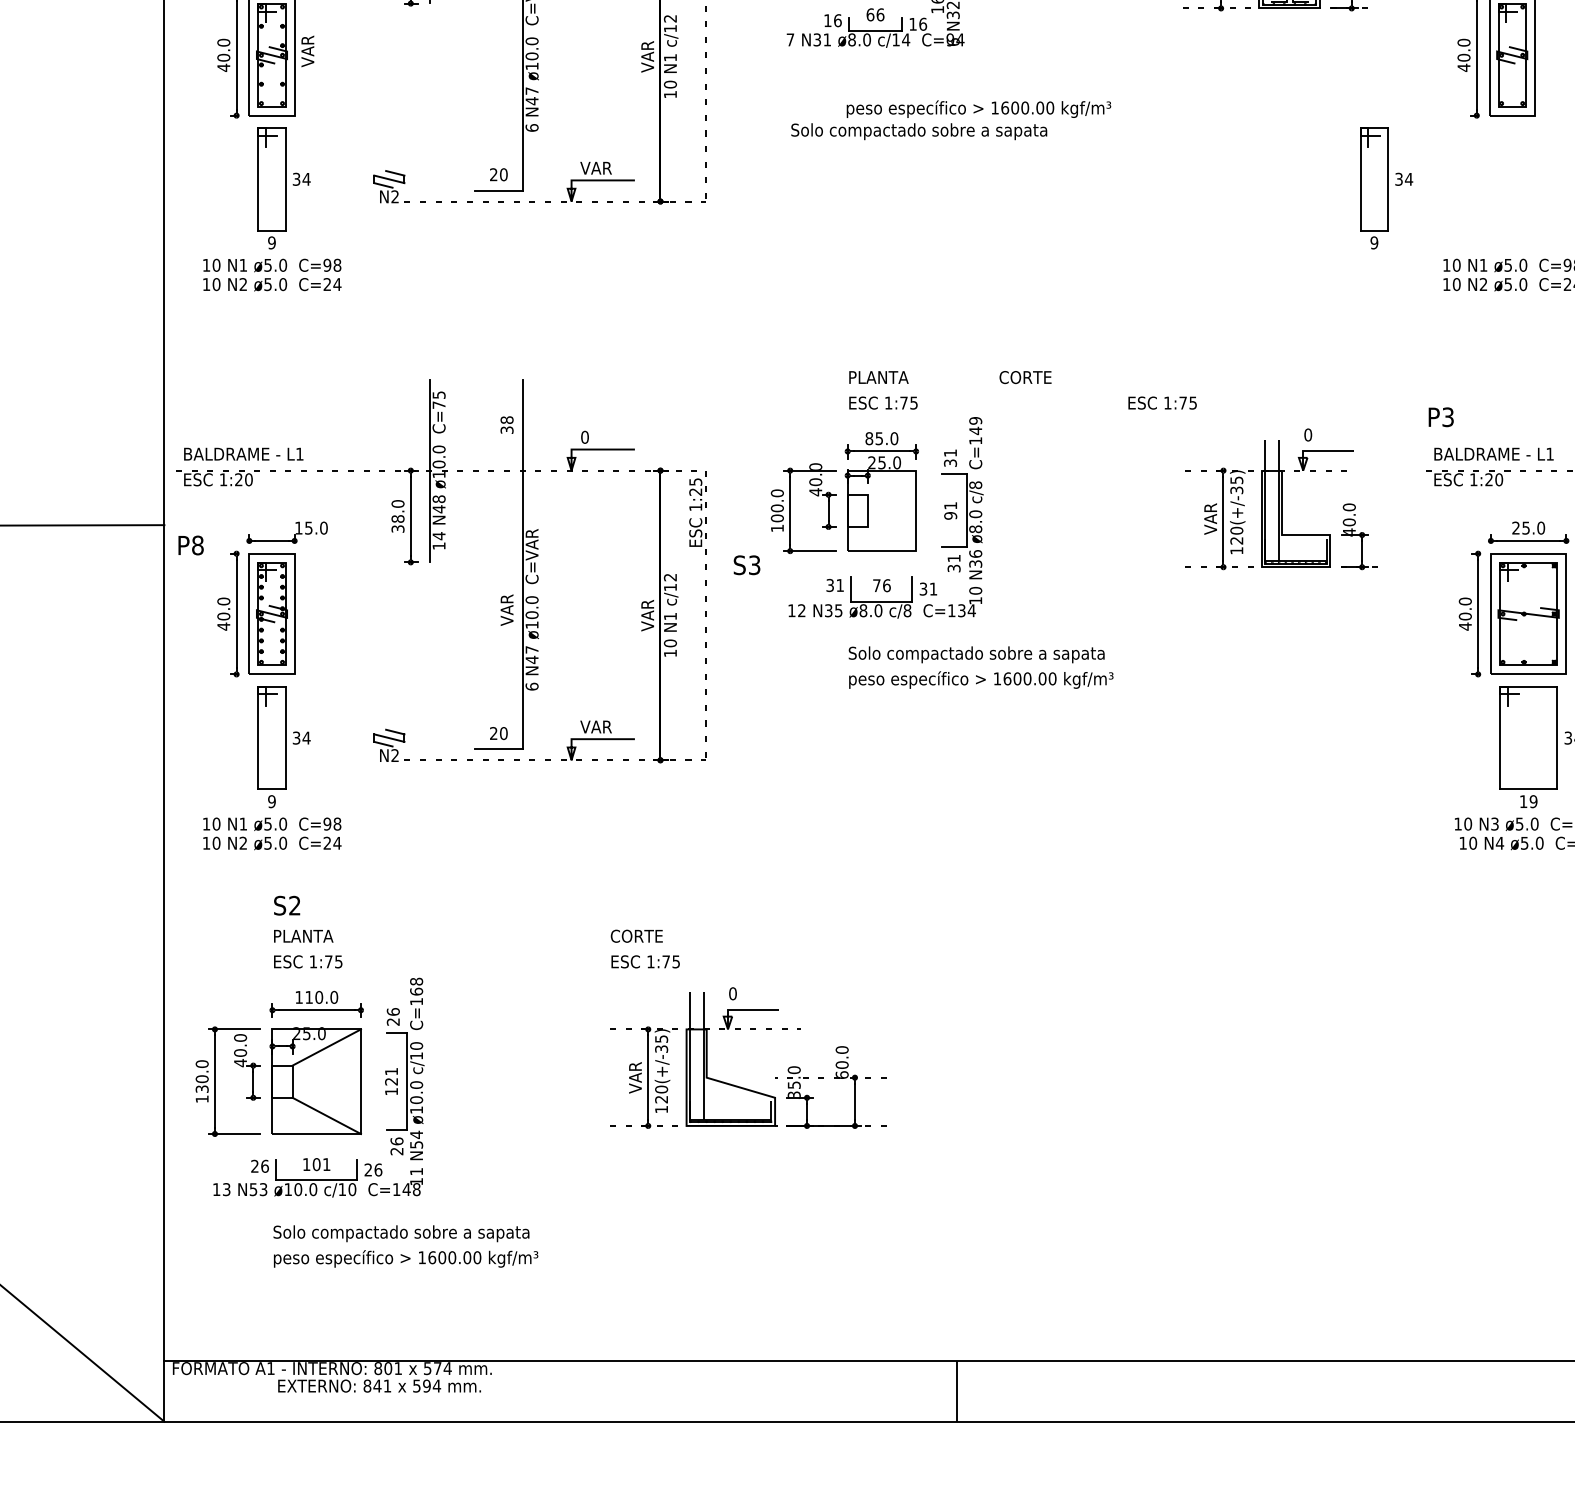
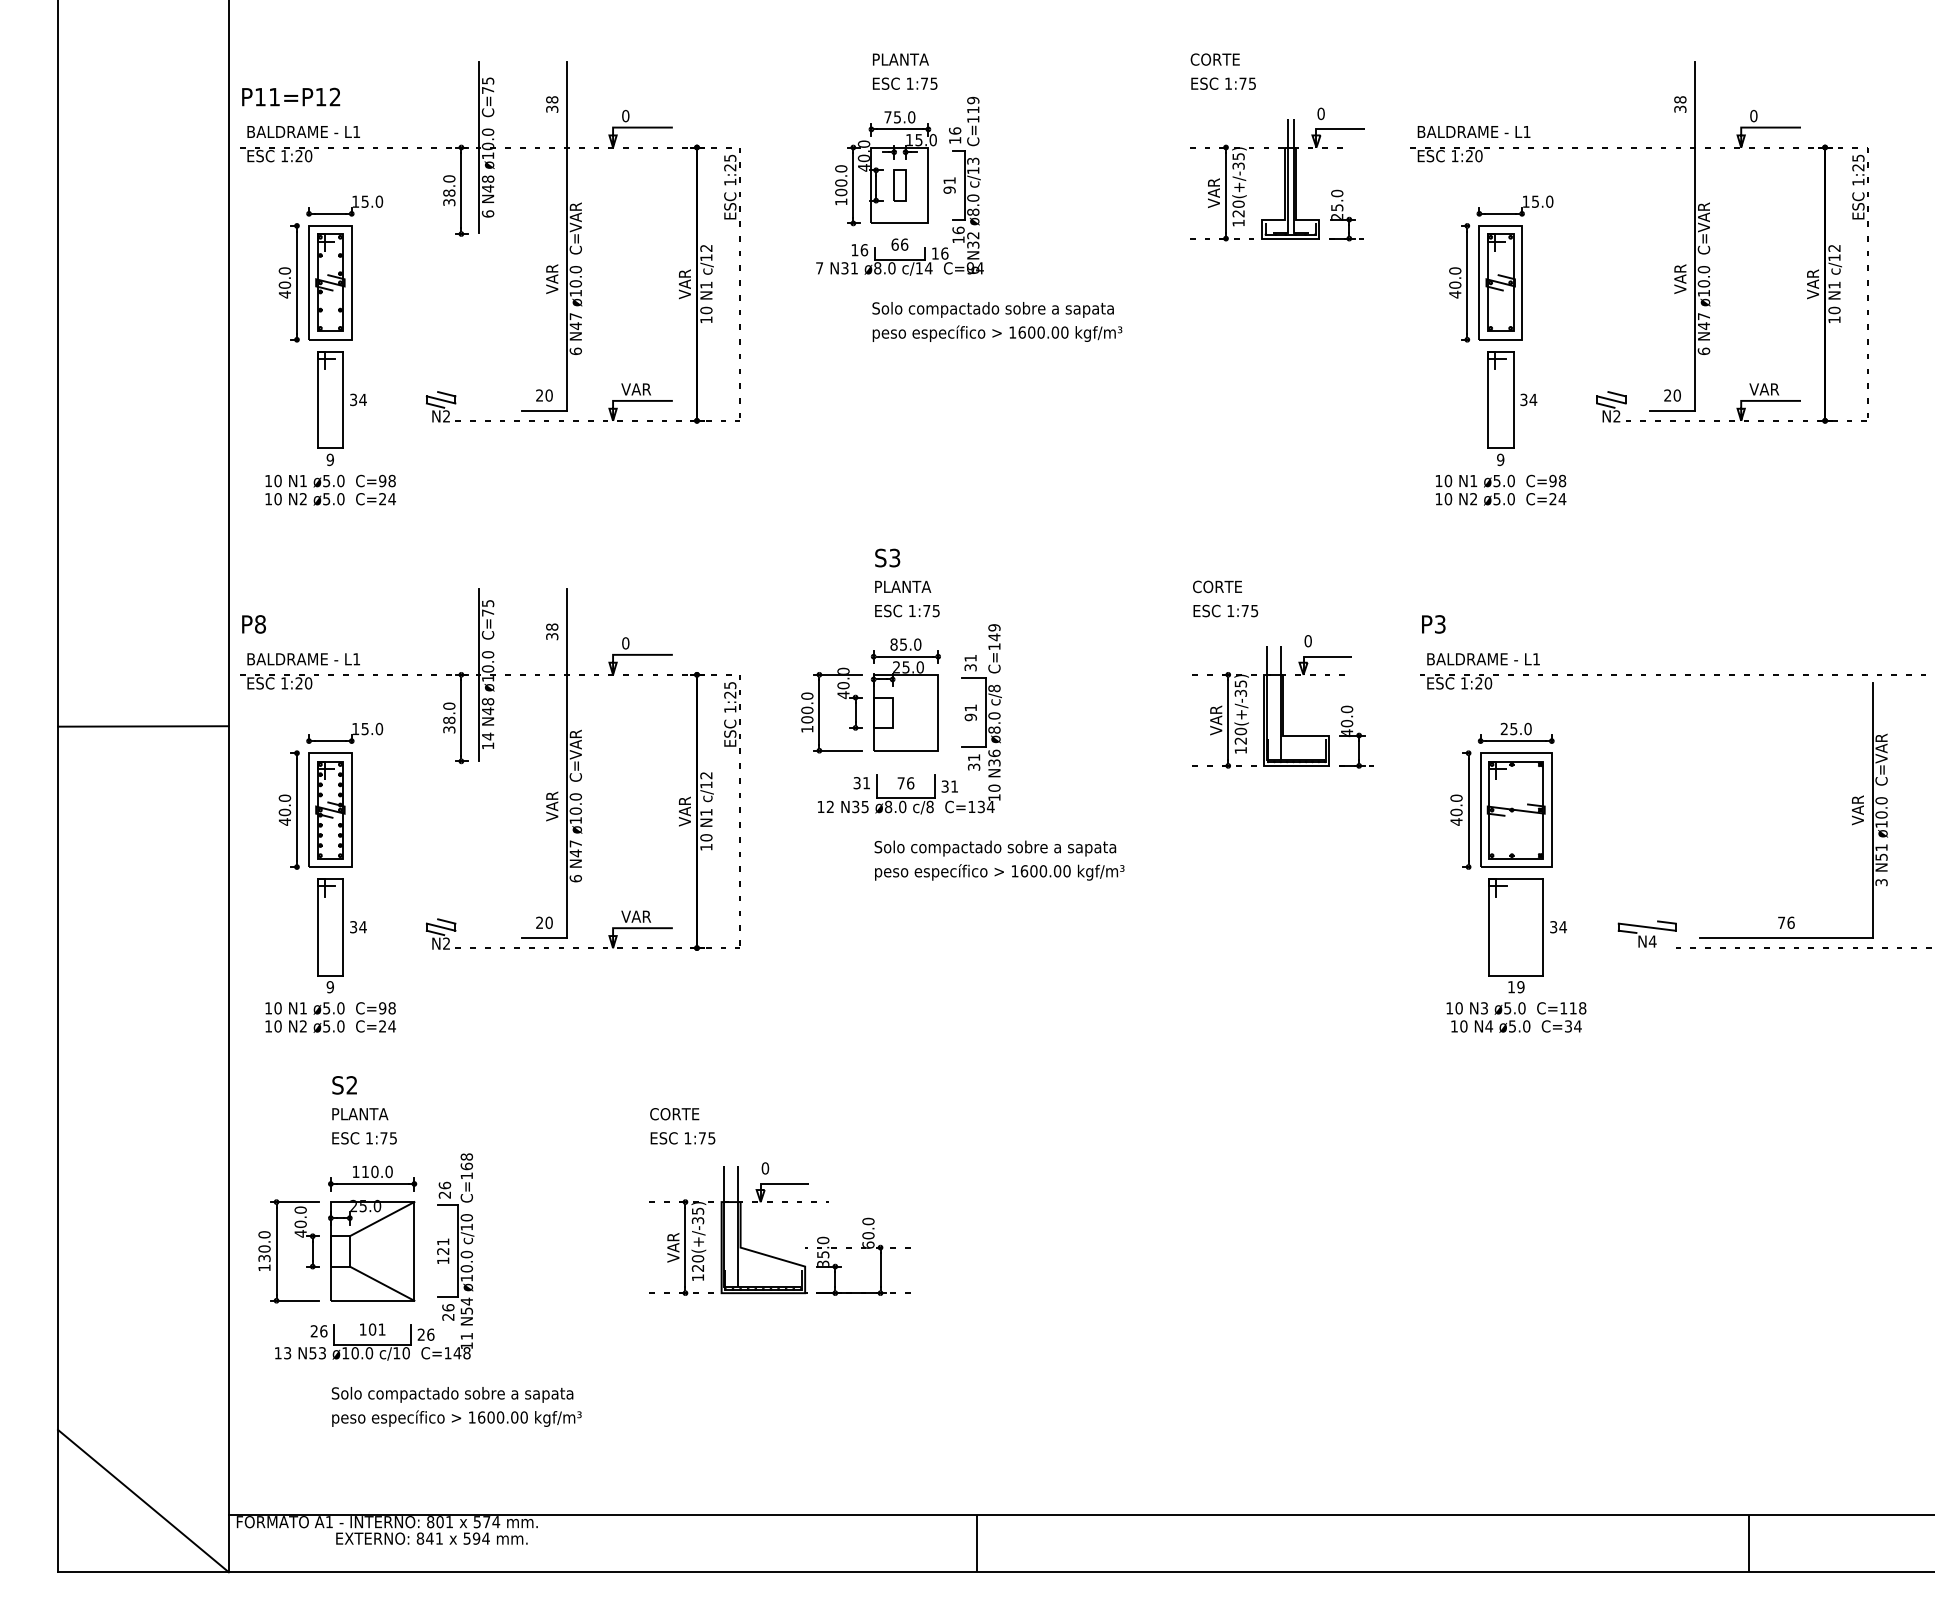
text: (308, 50) -> (552, 278), moved
text: (918, 131) -> (992, 309), moved
part: (1386, 188) -> (1512, 408), moved
text: (1025, 377) -> (1217, 586), moved
text: (1162, 402) -> (1225, 610), moved
text: (190, 545) -> (253, 624), moved
text: (746, 564) -> (887, 557), moved

